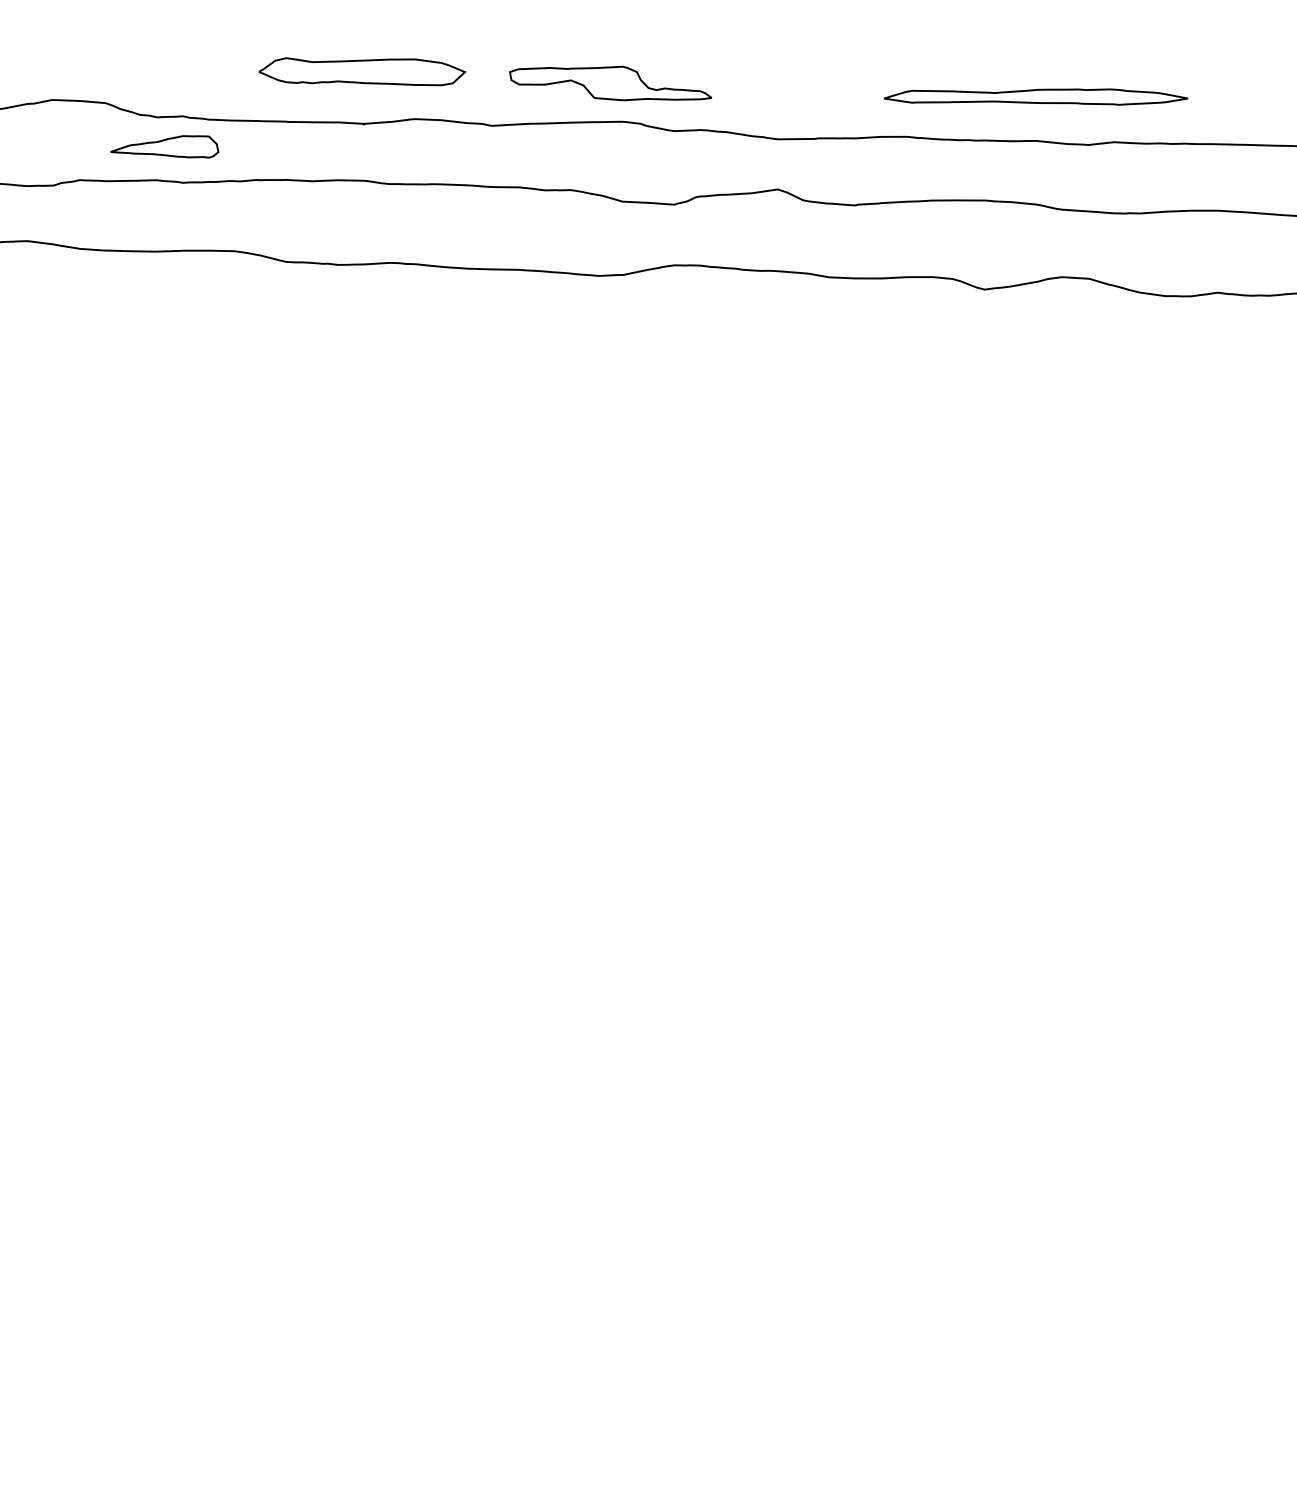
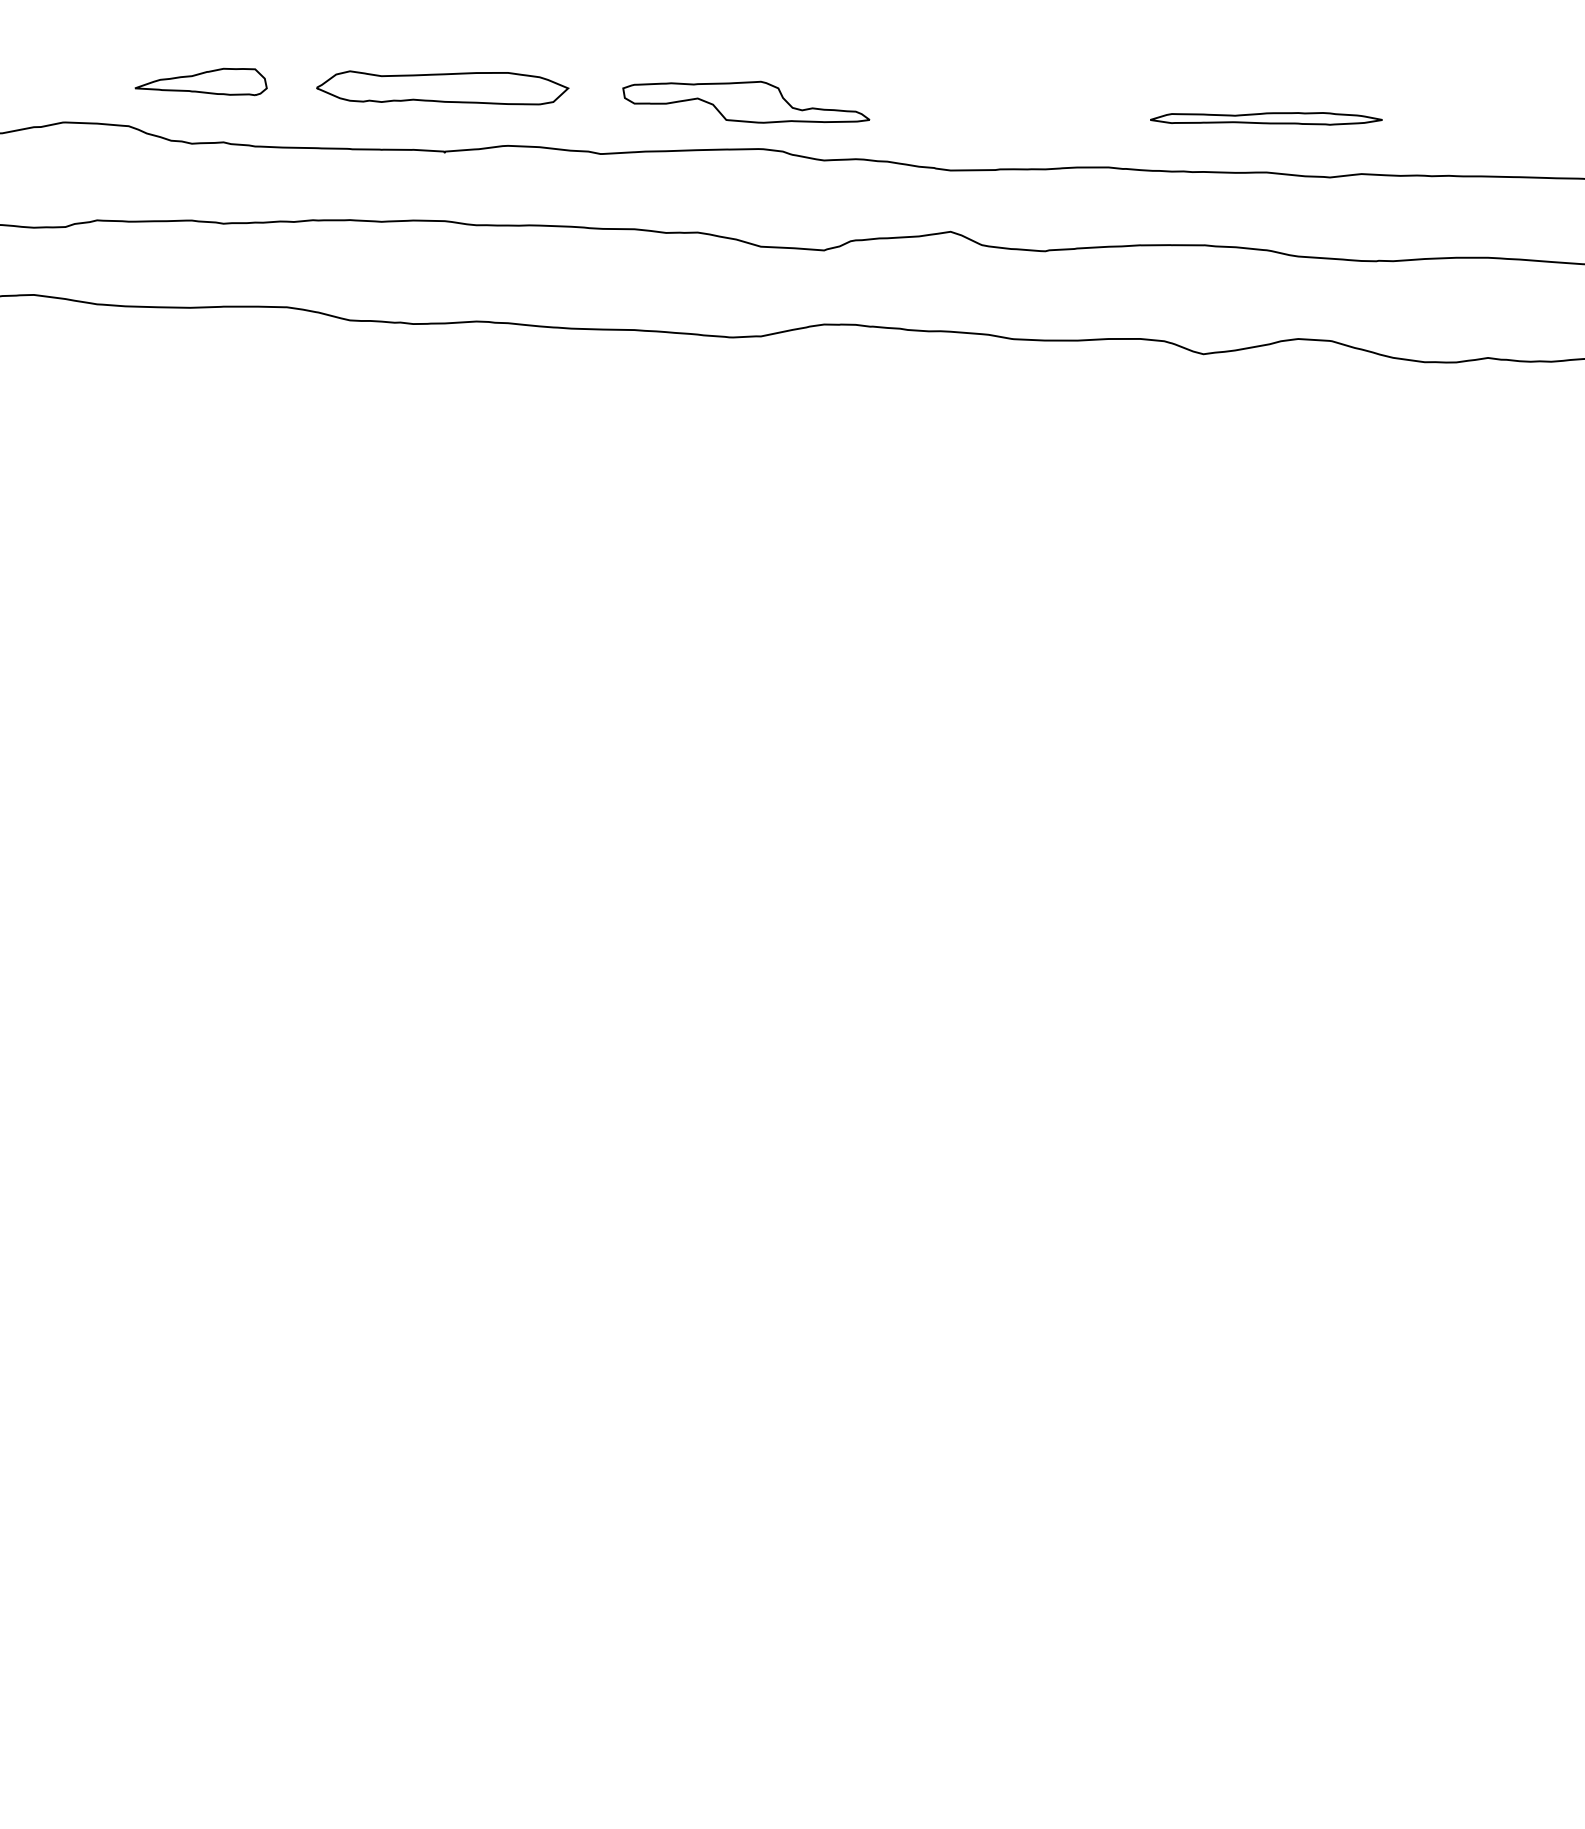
part: (1036, 96) -> (1266, 118), size x0.62
part: (164, 146) -> (200, 81), moved

